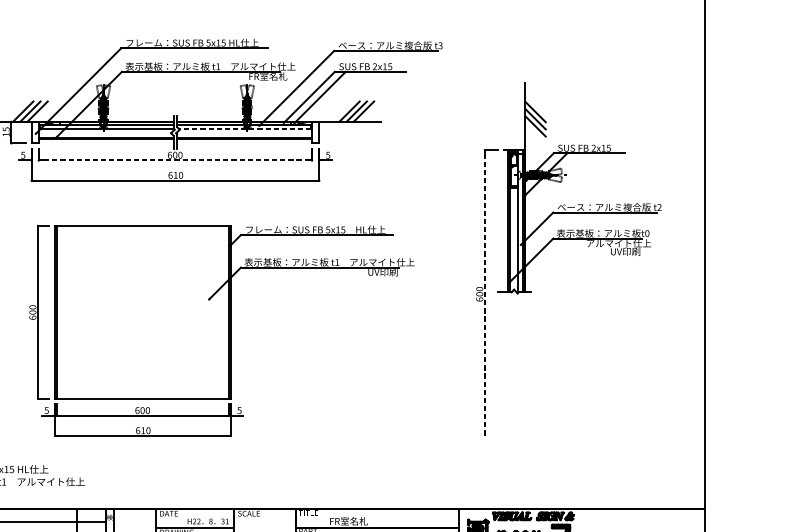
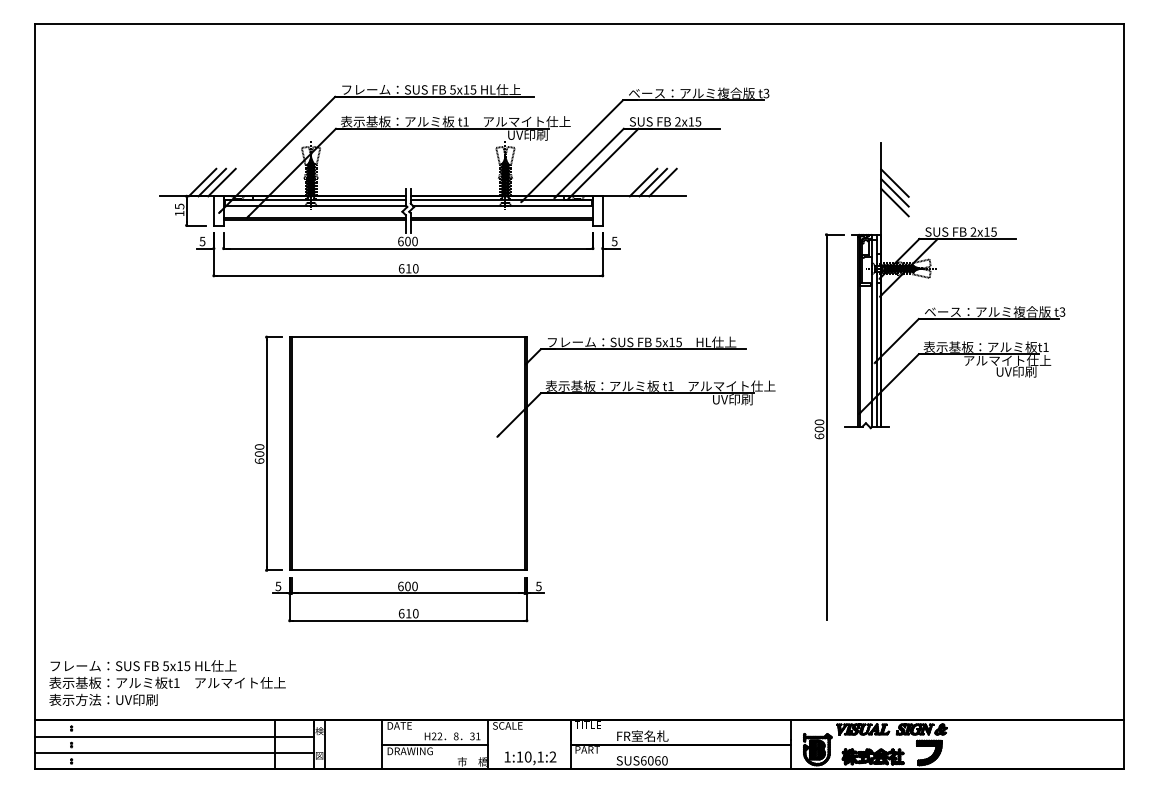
text: (268, 76) -> (533, 134), FR室名札 -> UV印刷
line: (245, 129) -> (502, 206), dashed -> solid
line: (175, 160) -> (408, 248), dashed -> solid
text: (659, 207) -> (1062, 312), t2 -> t3
text: (646, 233) -> (1045, 347), t0 -> t1
line: (484, 293) -> (826, 428), dashed -> solid
part: (221, 330) -> (514, 478), moved

